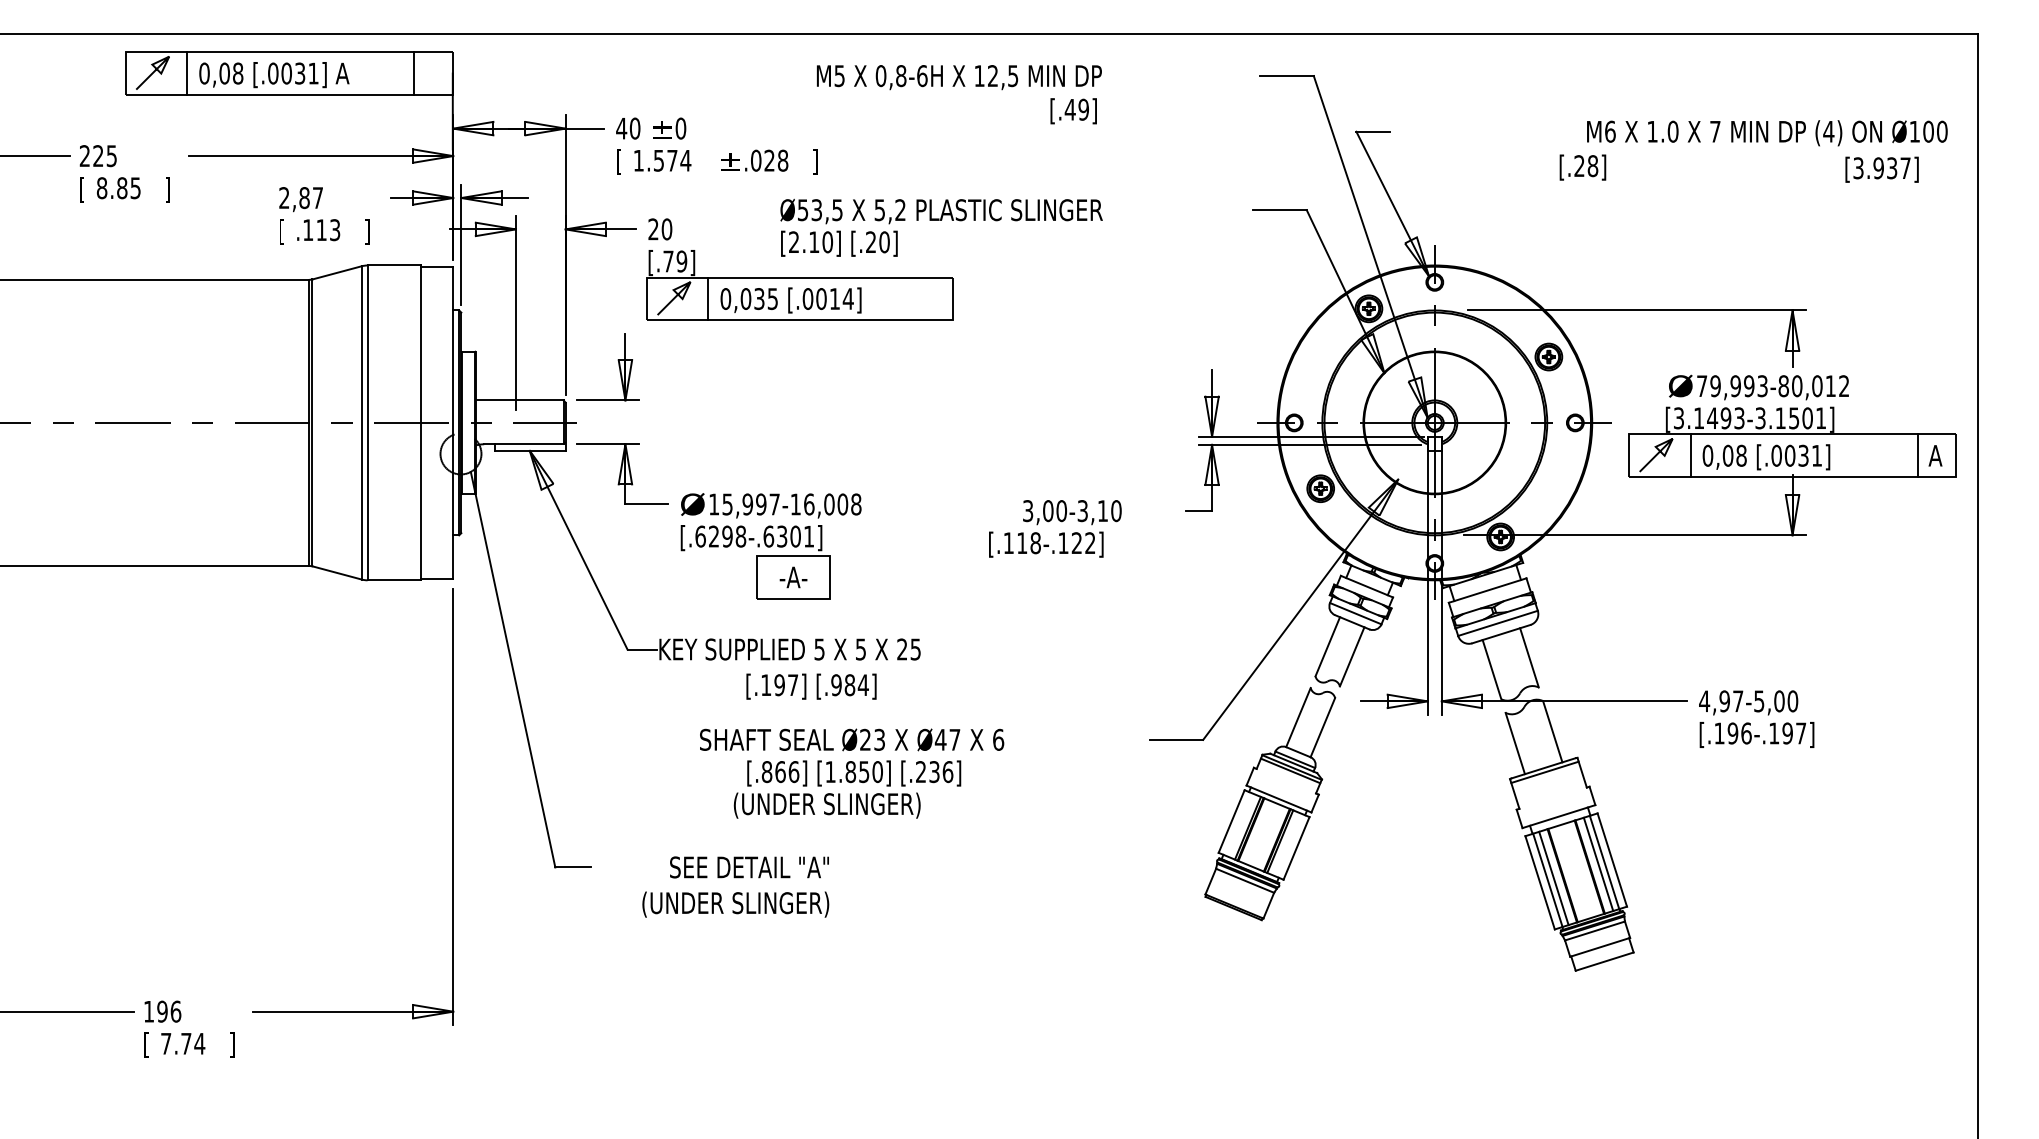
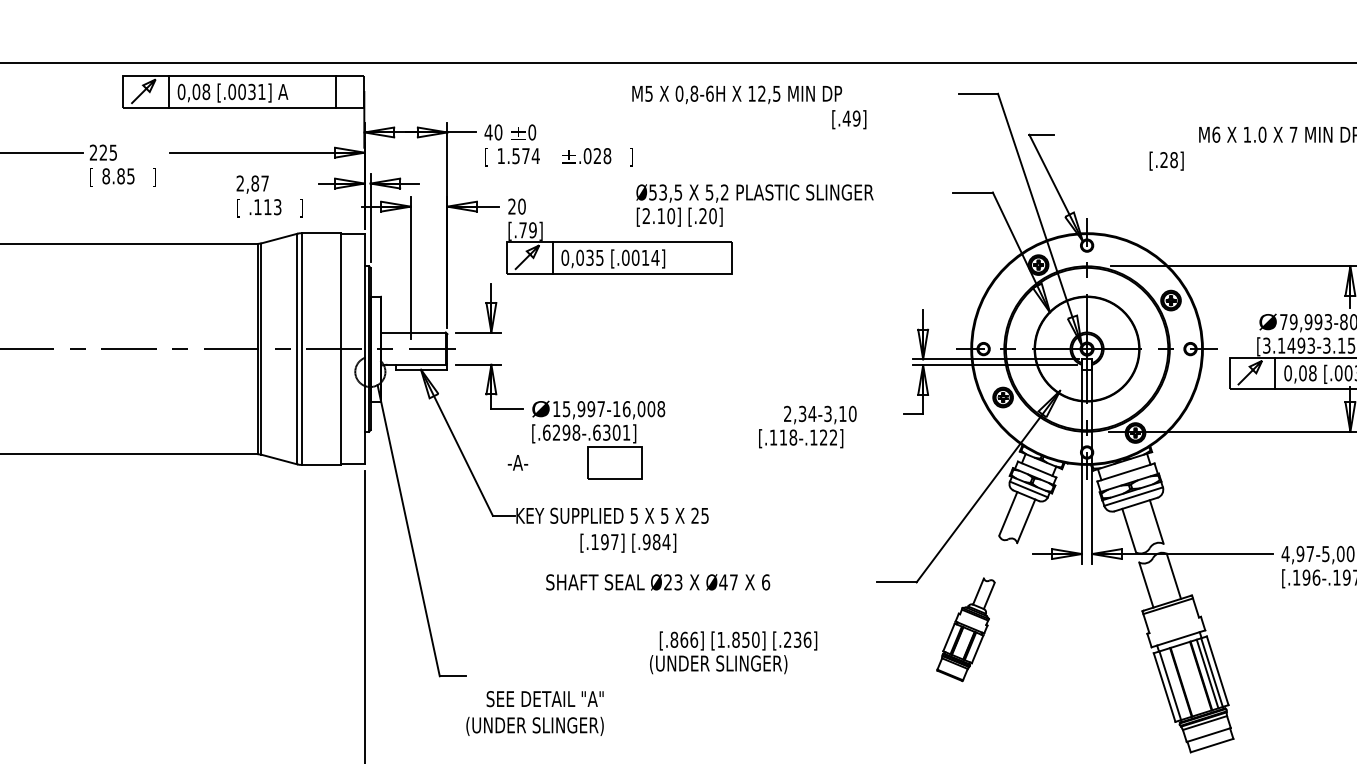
text: (1073, 111) -> (849, 119), moved
text: (1582, 167) -> (1166, 161), moved
text: (941, 227) -> (754, 205), moved
text: (1045, 511) -> (800, 414), 3,00-3,10 -> 2,34-3,10
text: (793, 577) -> (517, 462), moved
text: (847, 789) -> (733, 652), moved
part: (1270, 804) -> (966, 629), size x0.6
line: (1553, 878) -> (1174, 684), removed
text: (735, 886) -> (534, 713), moved

